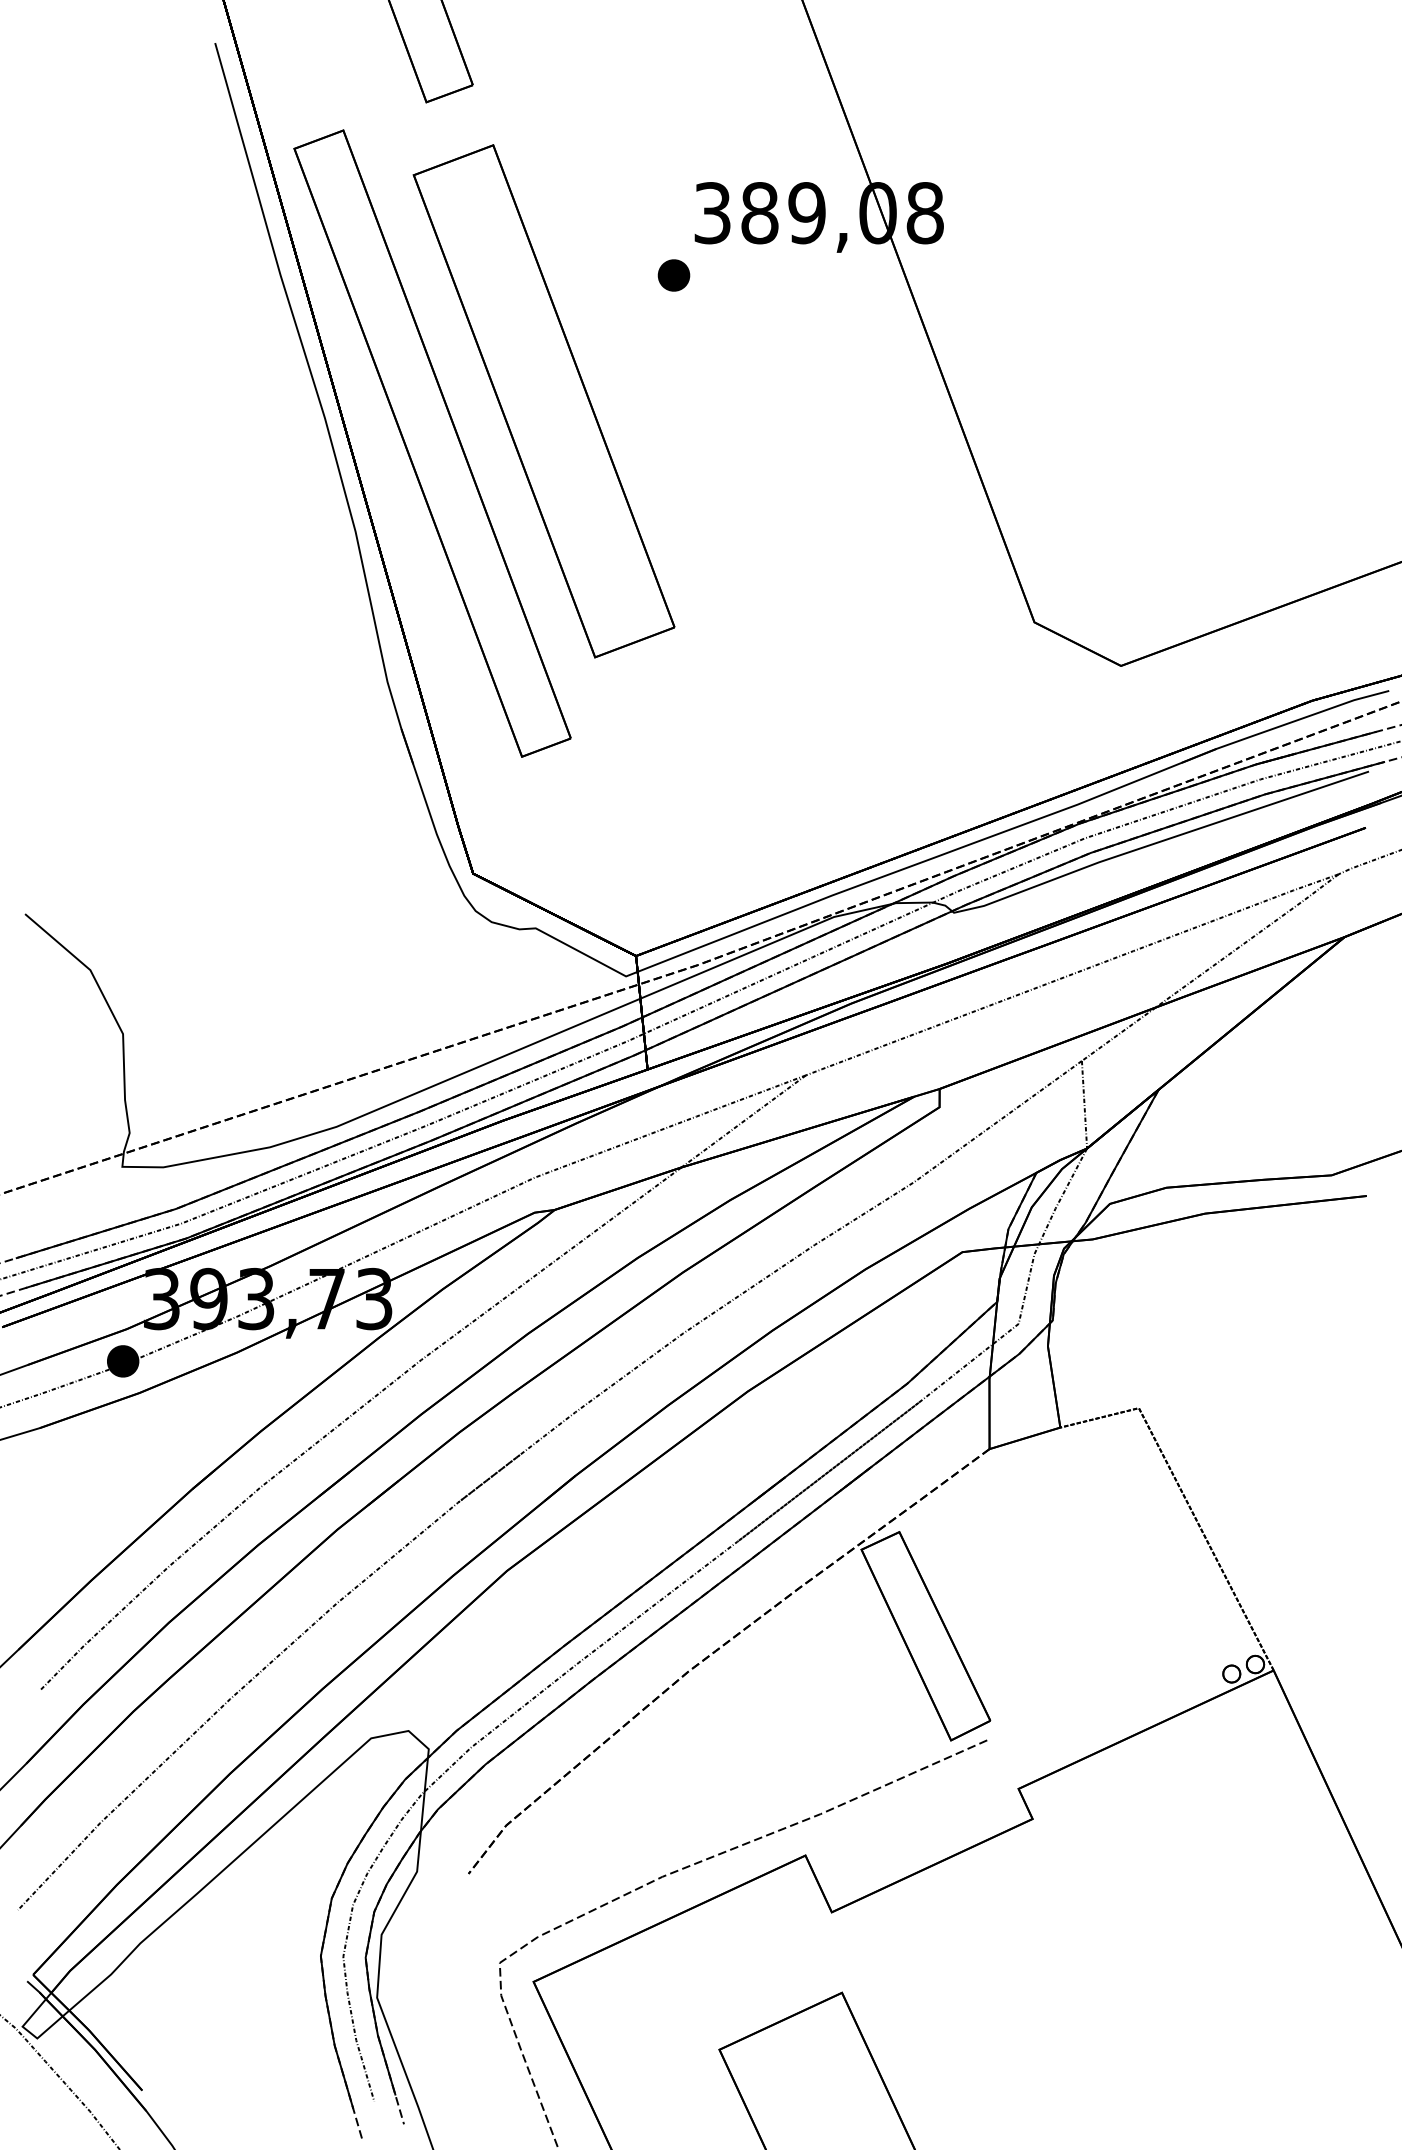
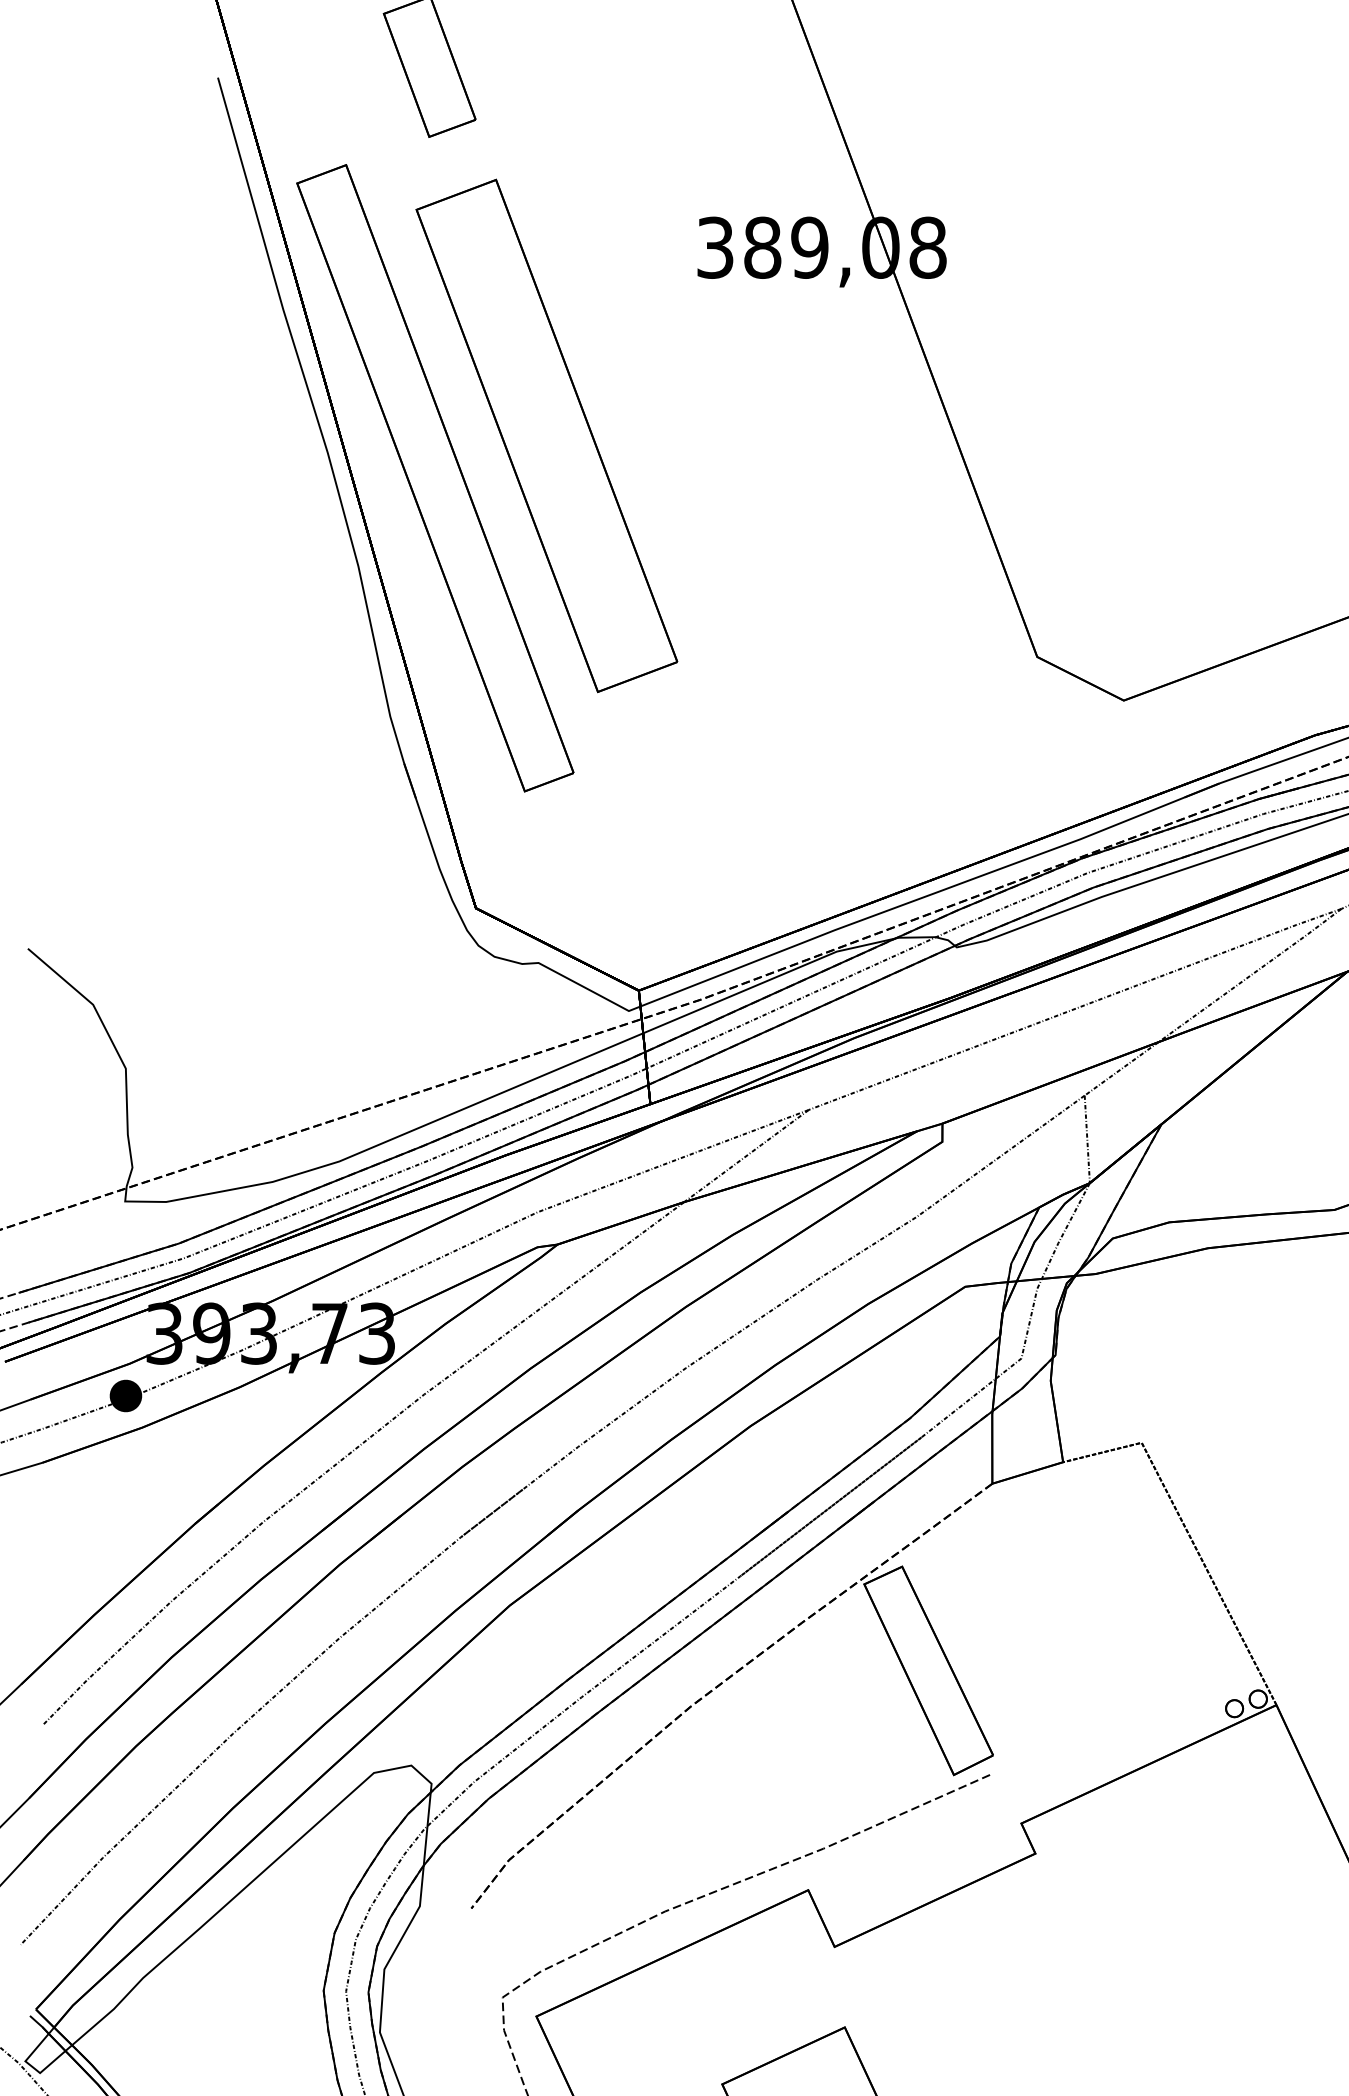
part: (673, 275) -> (676, 310), removed

